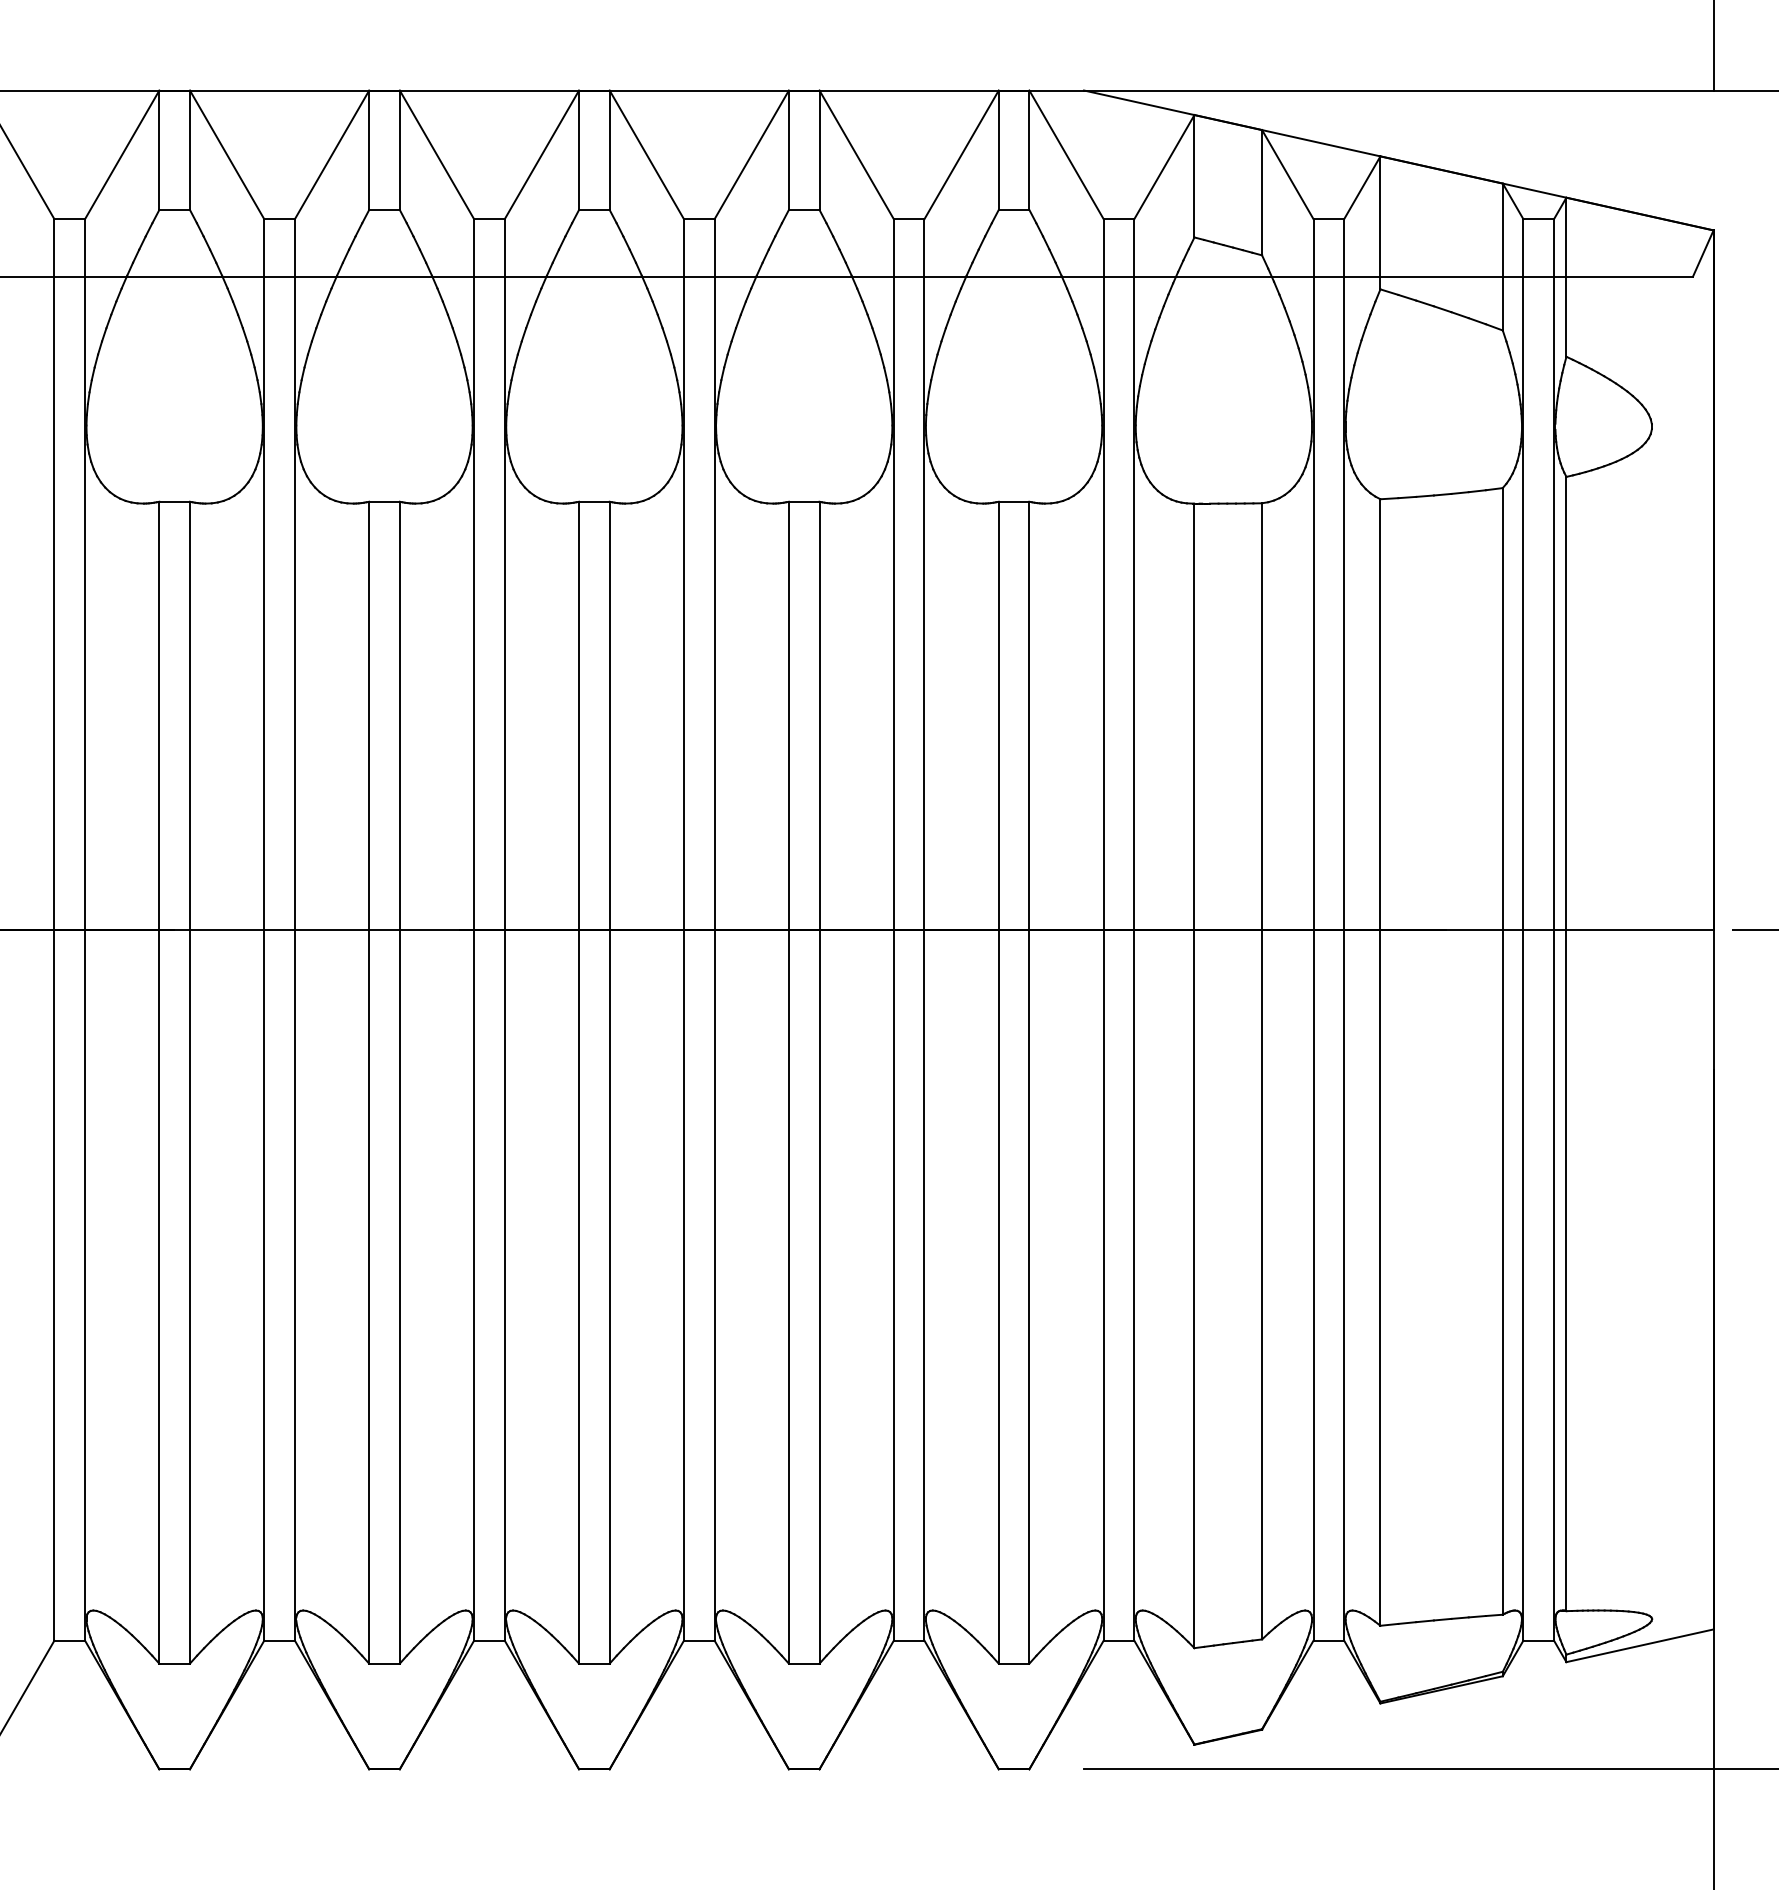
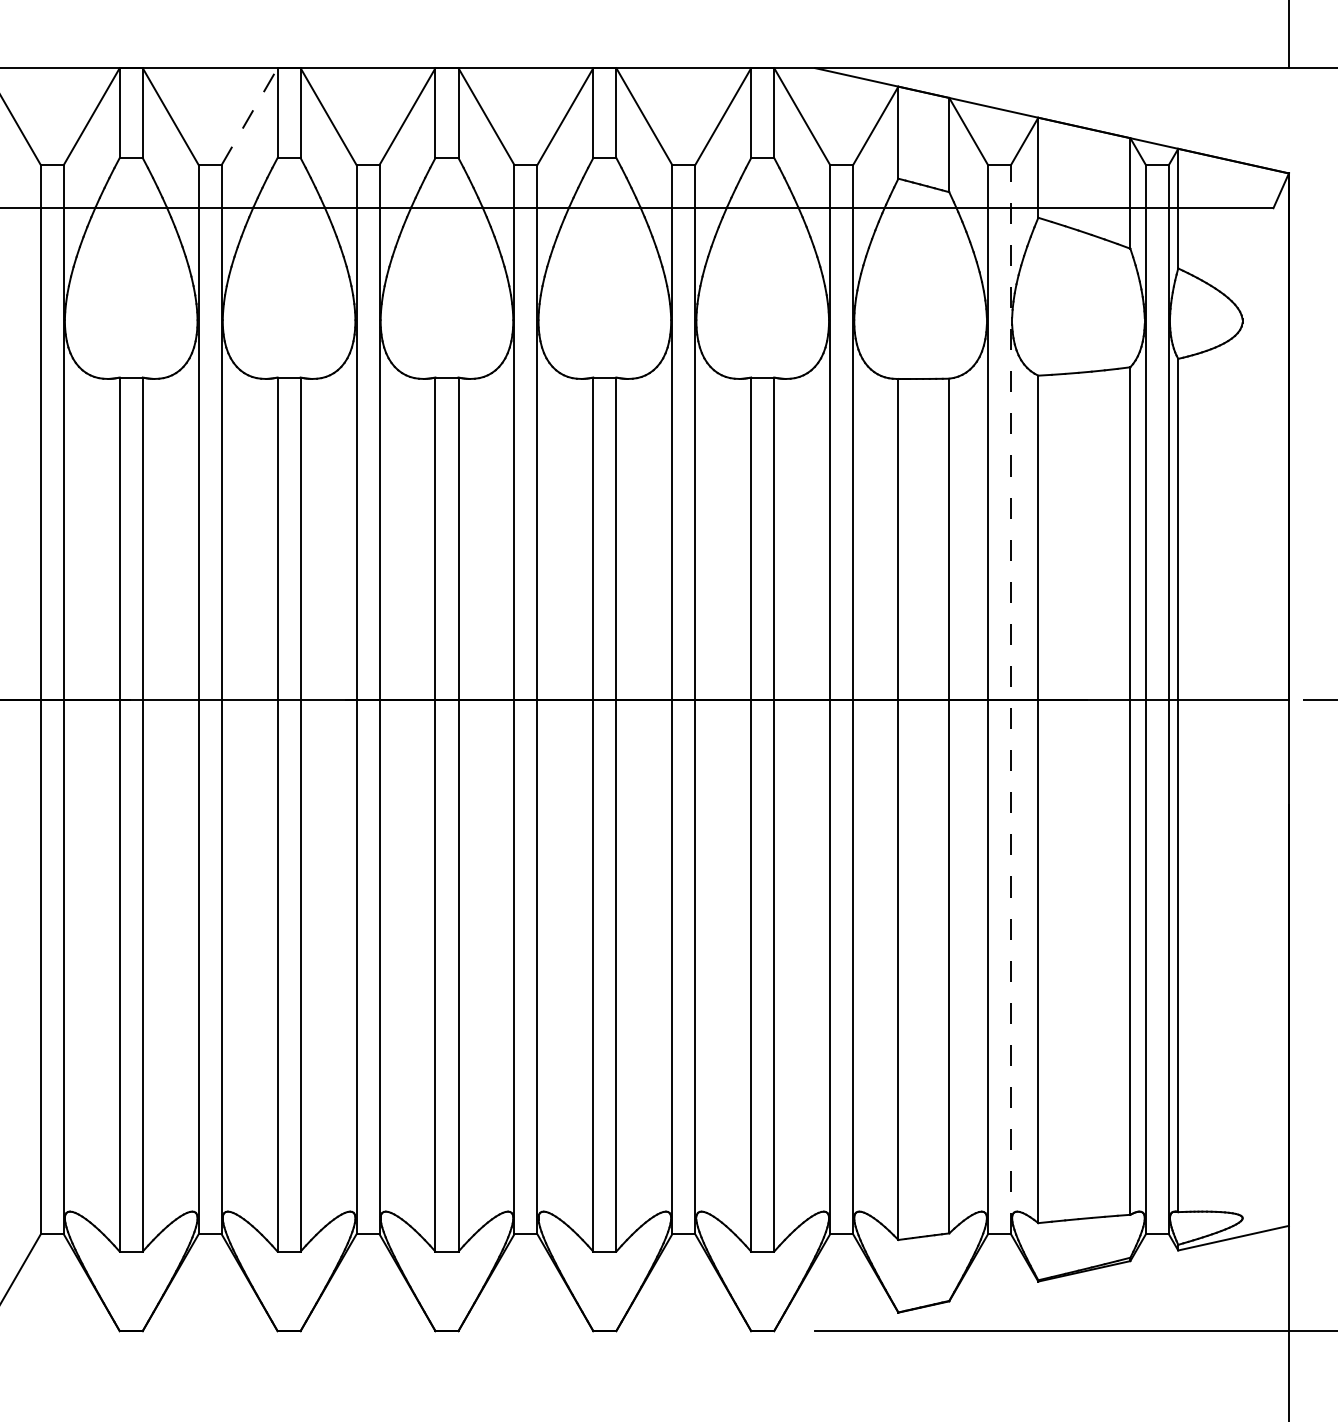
line: (331, 154) -> (249, 116), solid -> dashed
line: (1344, 929) -> (1011, 699), solid -> dashed

